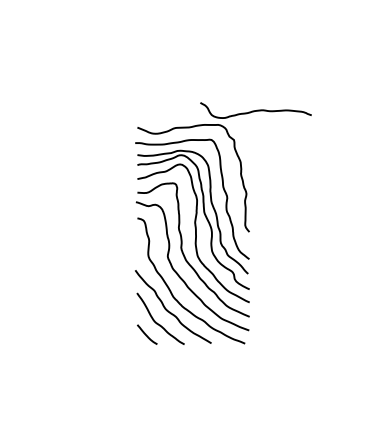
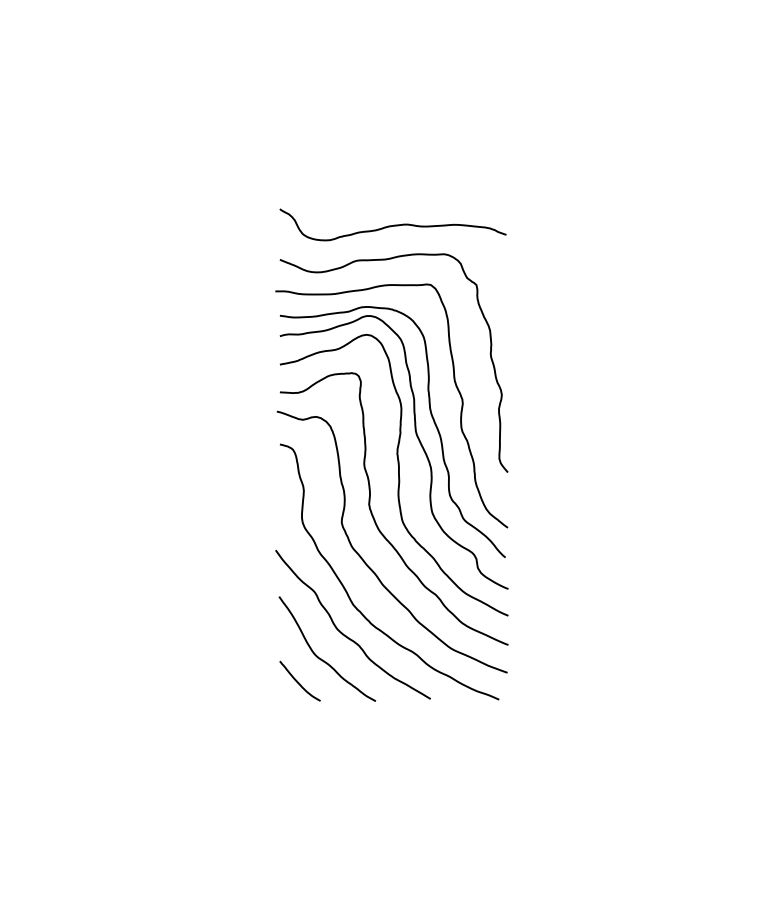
curve: (255, 110) -> (392, 225), moved

